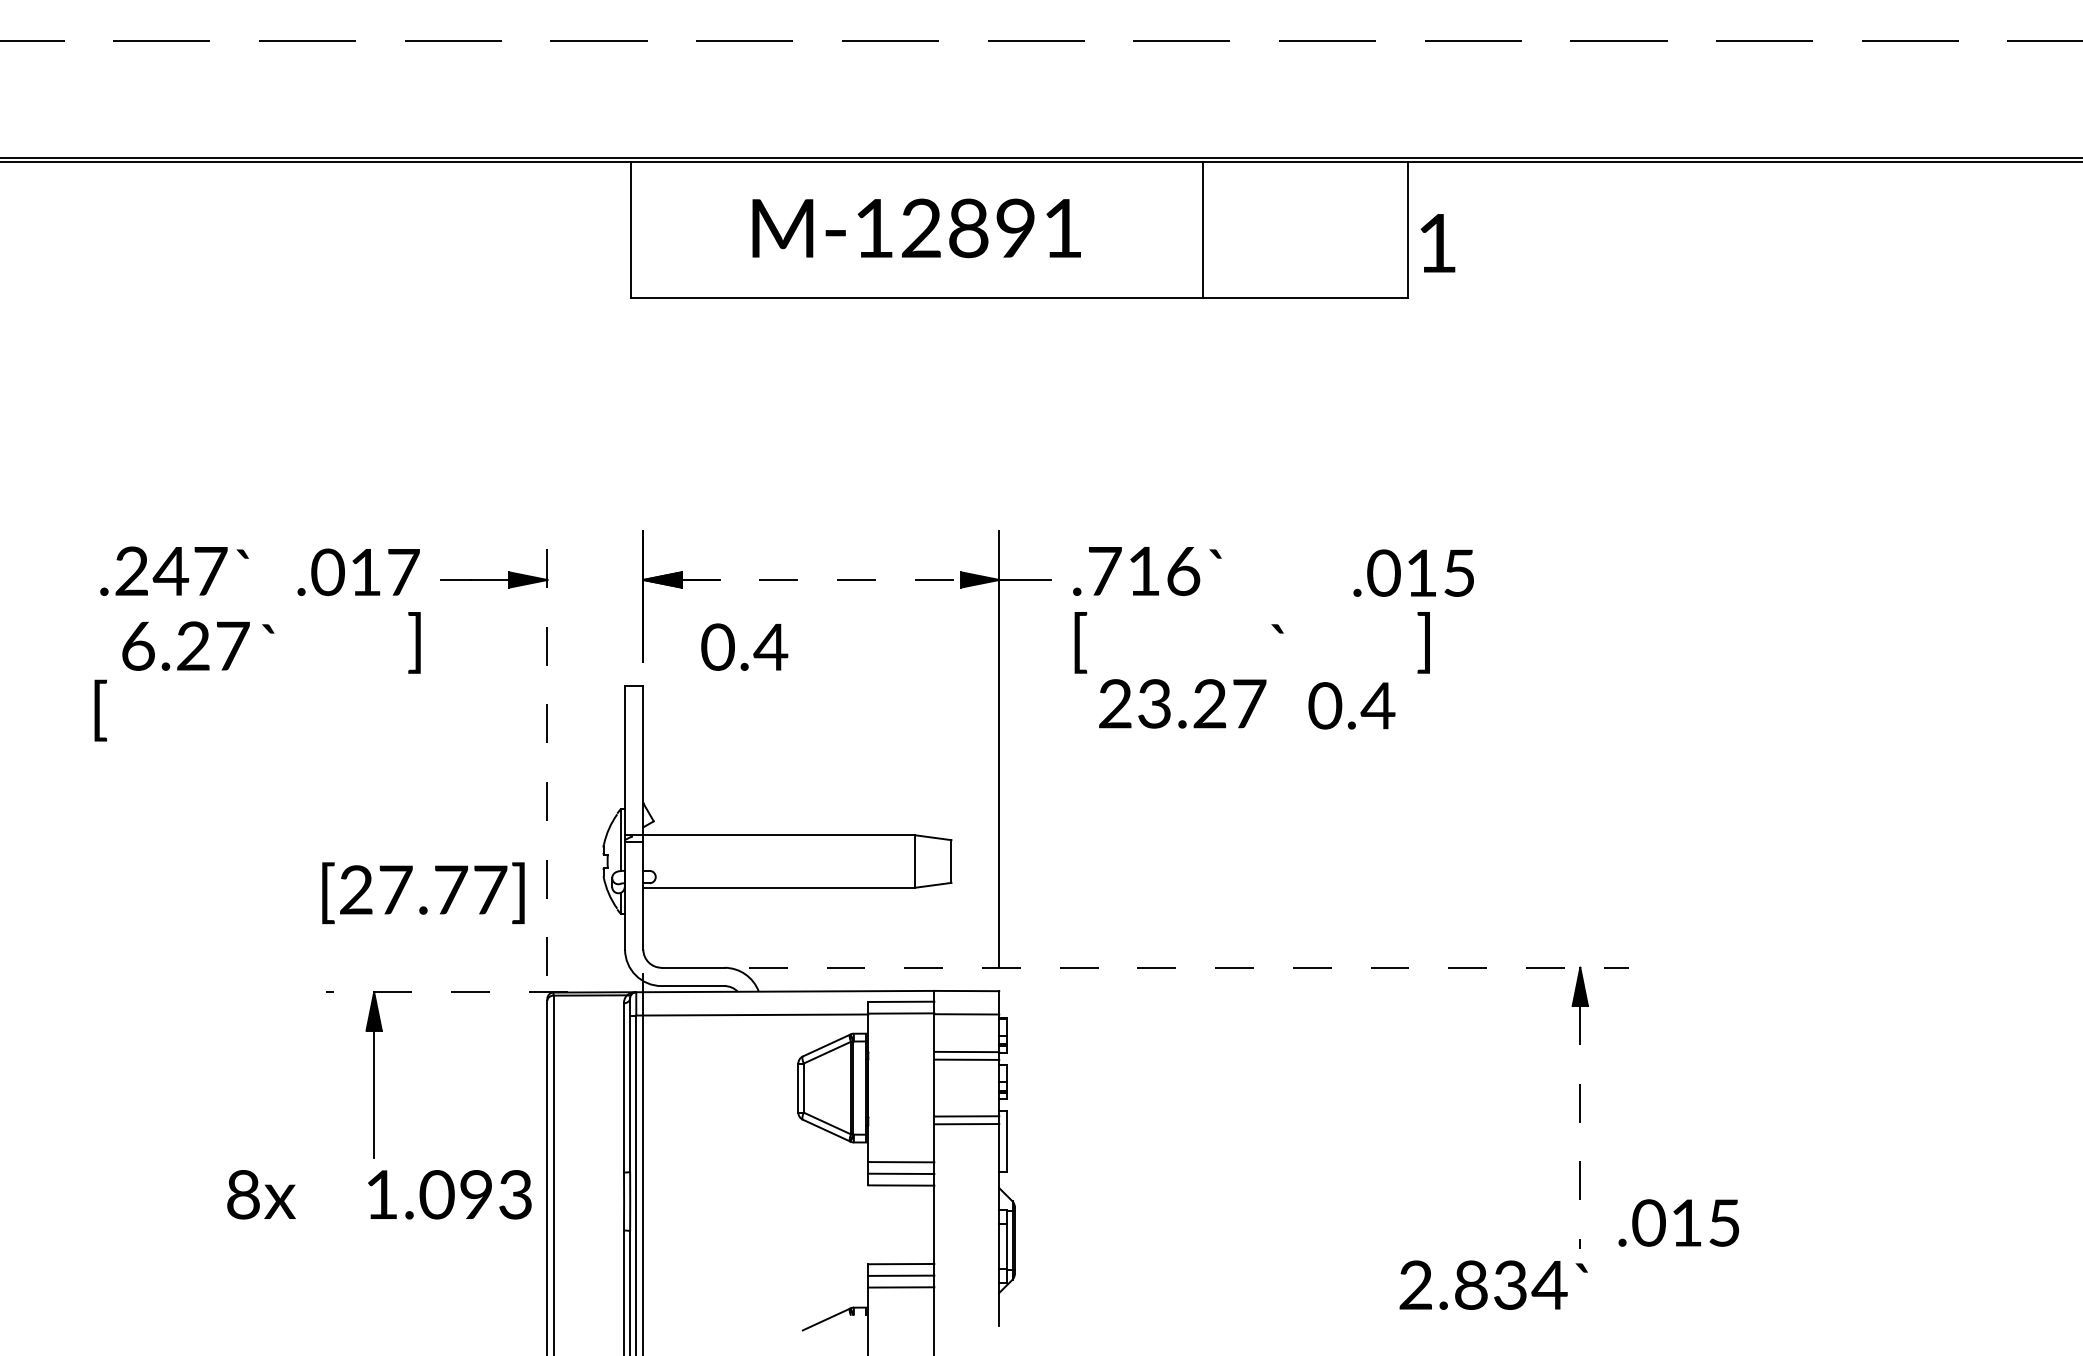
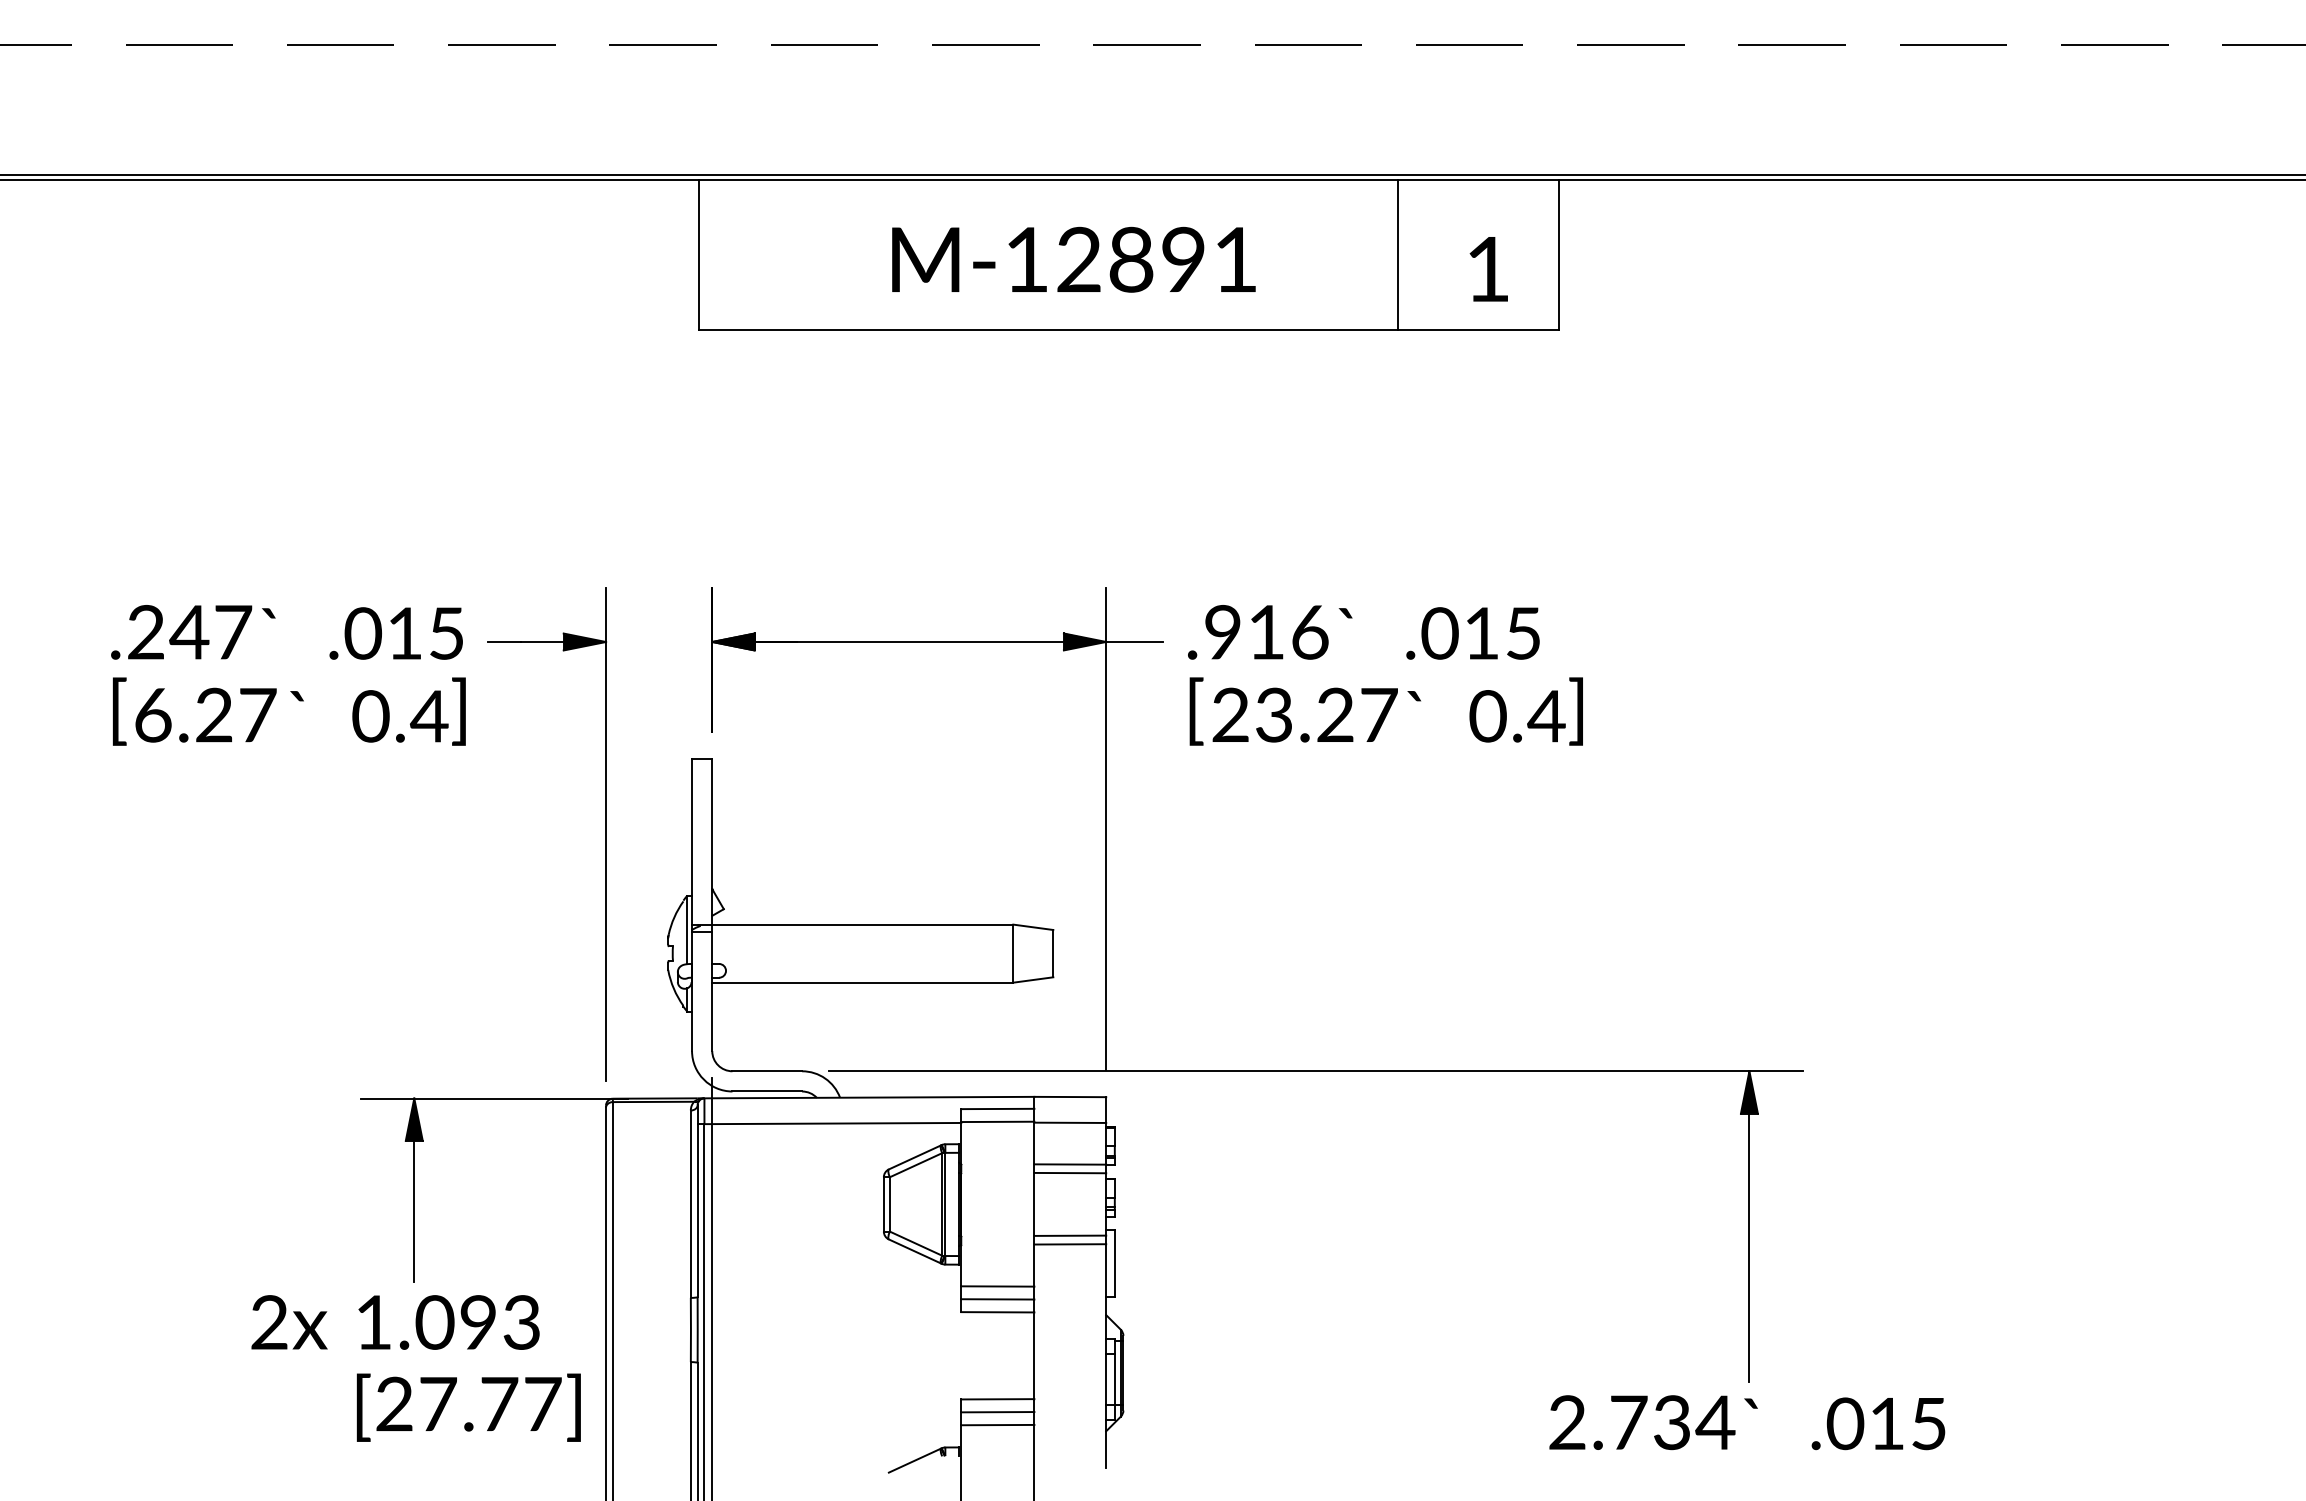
text: (916, 228) -> (1073, 259), moved
line: (1202, 229) -> (1397, 254), moved
text: (1437, 243) -> (1488, 269), moved
text: (1105, 571) -> (1223, 632), .716 -> .916
text: (404, 572) -> (447, 633), .017 -> .015
text: (1413, 573) -> (1472, 633), moved
line: (821, 579) -> (909, 641), dashed -> solid
text: (744, 647) -> (400, 716), moved
text: (1181, 703) -> (1304, 714), moved
text: (1351, 706) -> (1517, 716), moved
text: (100, 710) -> (119, 711), moved
line: (547, 753) -> (606, 834), dashed -> solid
text: (423, 893) -> (468, 1407), moved
line: (1189, 967) -> (1316, 1071), dashed -> solid
line: (446, 992) -> (494, 1098), dashed -> solid
line: (1580, 1127) -> (1749, 1248), dashed -> solid
text: (243, 1194) -> (269, 1322), 8x -> 2x
text: (449, 1194) -> (448, 1322), moved
text: (1678, 1222) -> (1878, 1423), moved
text: (1471, 1285) -> (1628, 1422), 2.834 -> 2.734

